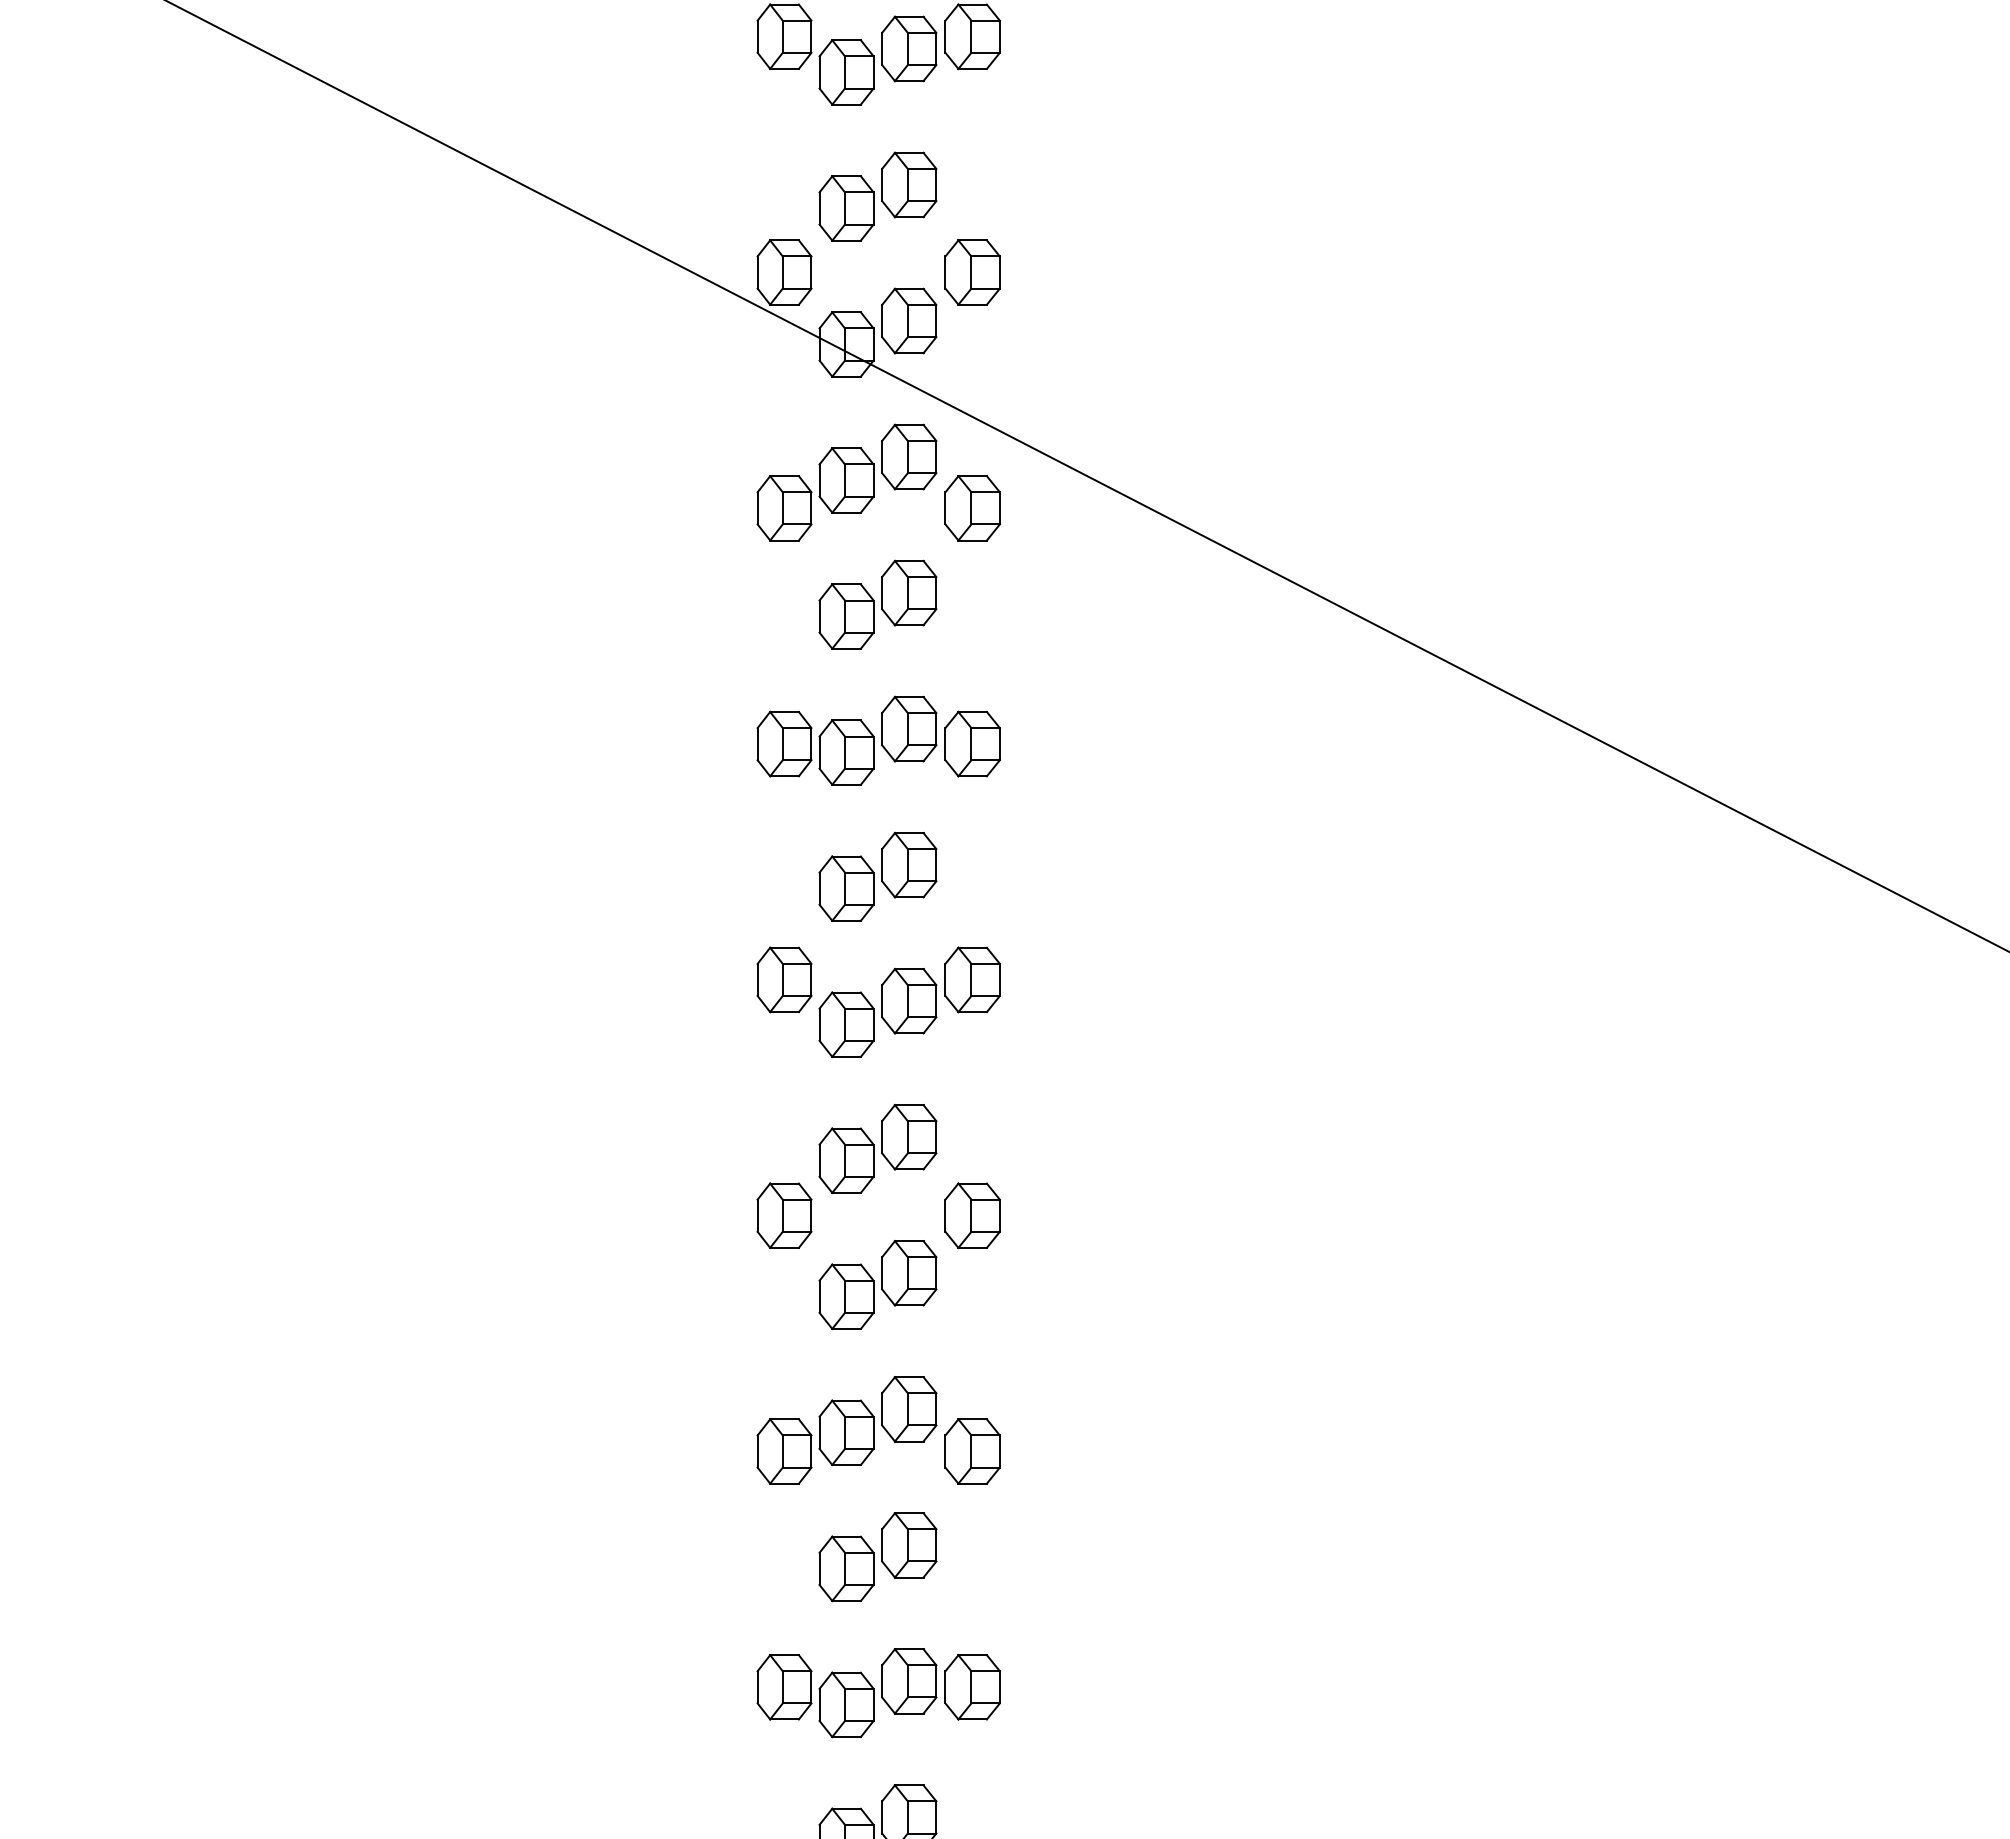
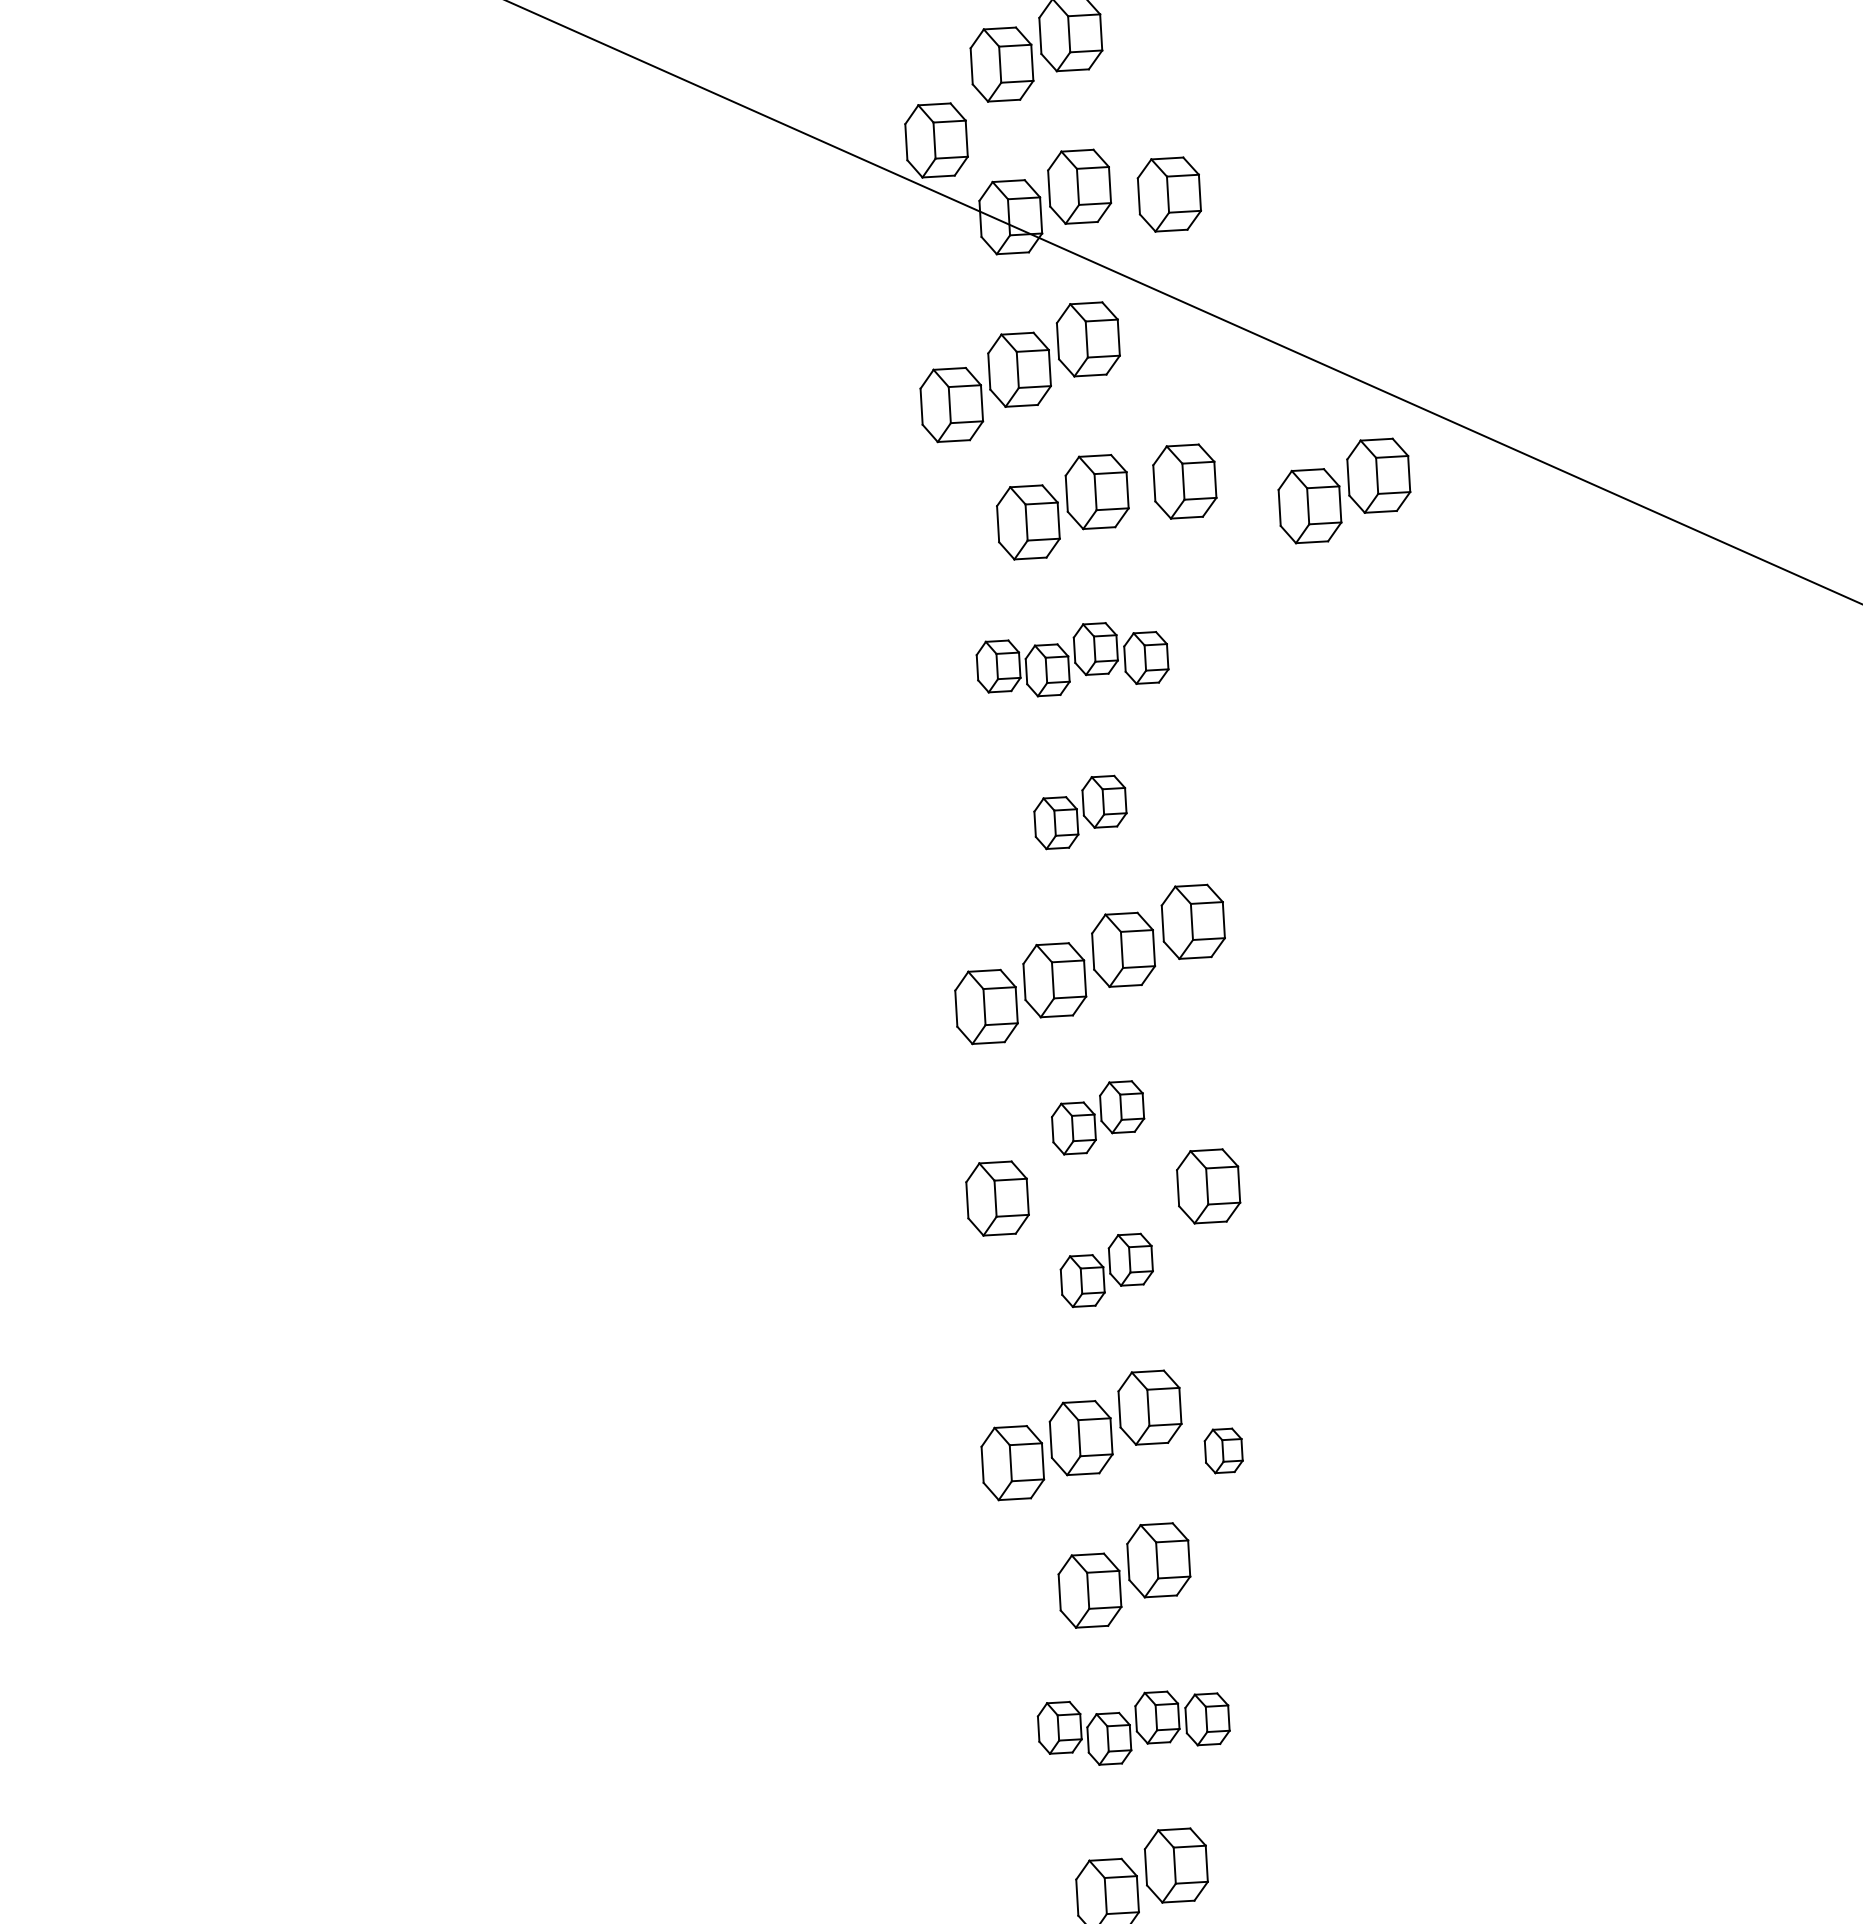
part: (972, 272) -> (1169, 194), moved
part: (972, 508) -> (1184, 481), moved
part: (1128, 604) -> (1343, 490), added
part: (878, 740) -> (1072, 659), size x0.7
part: (877, 876) -> (1079, 811), size x0.7
part: (784, 979) -> (986, 1006), moved
part: (877, 1149) -> (1097, 1118), size x0.7
part: (877, 1285) -> (1106, 1270), size x0.7
part: (972, 1451) -> (1223, 1450), size x0.6
part: (878, 1693) -> (1133, 1728), size x0.7

